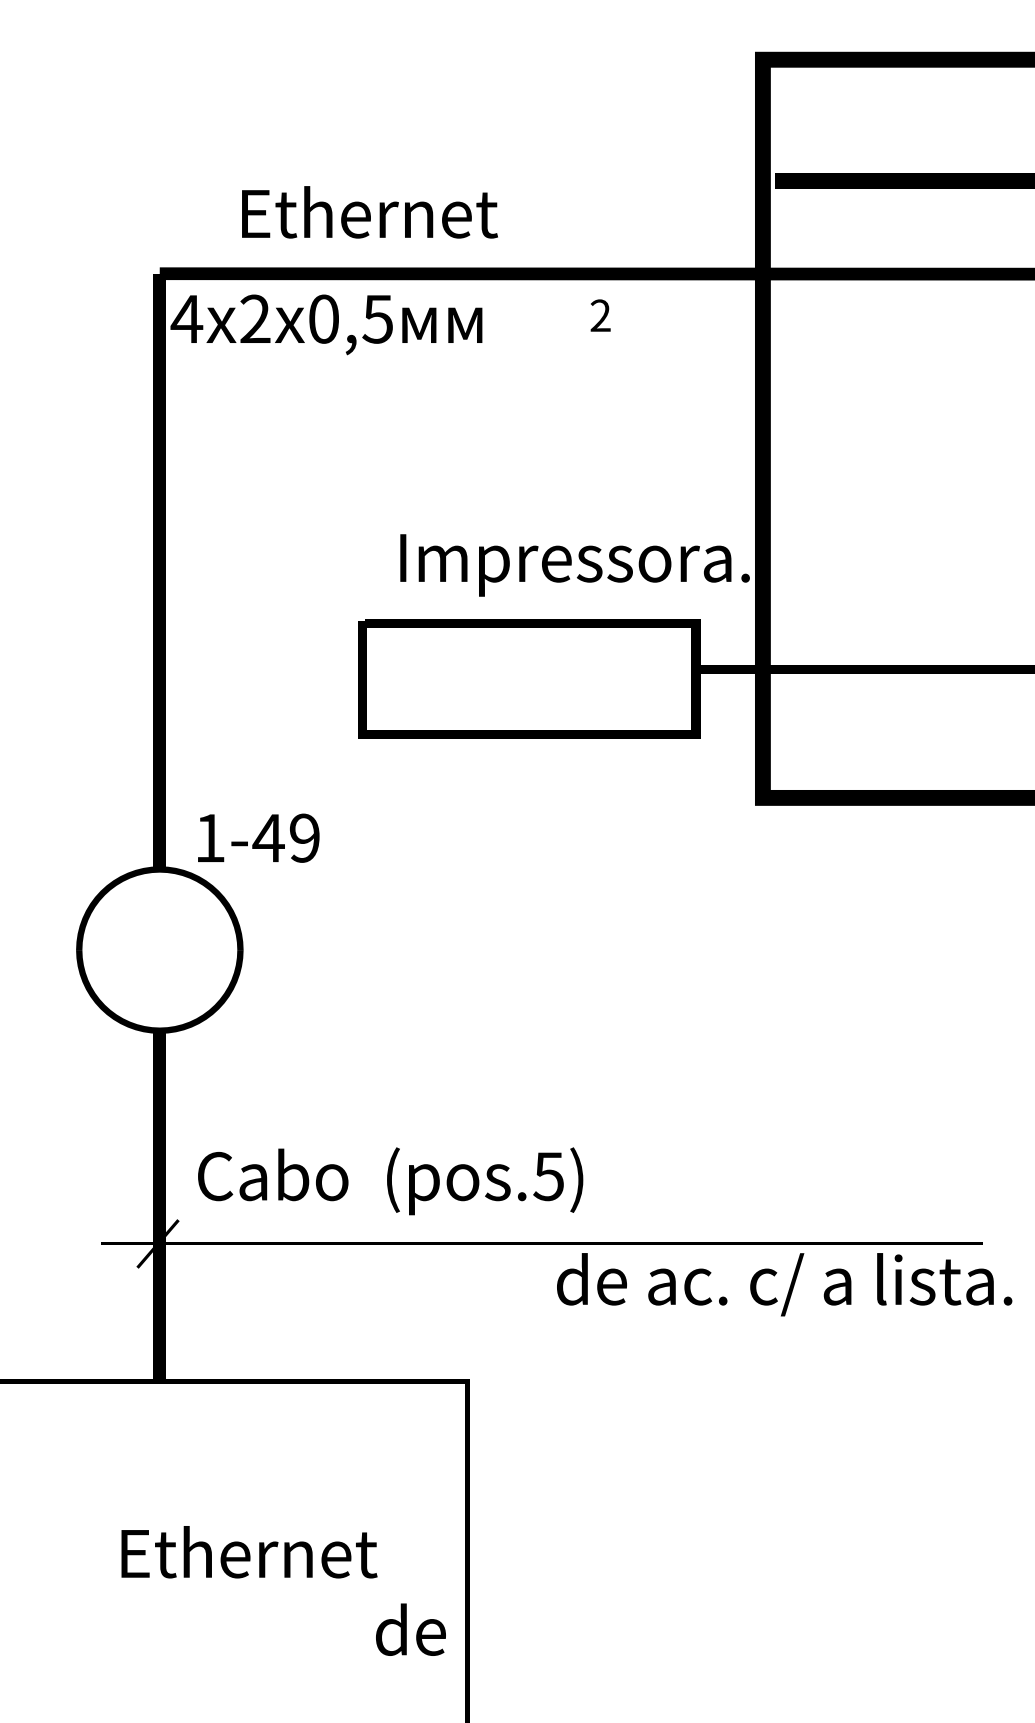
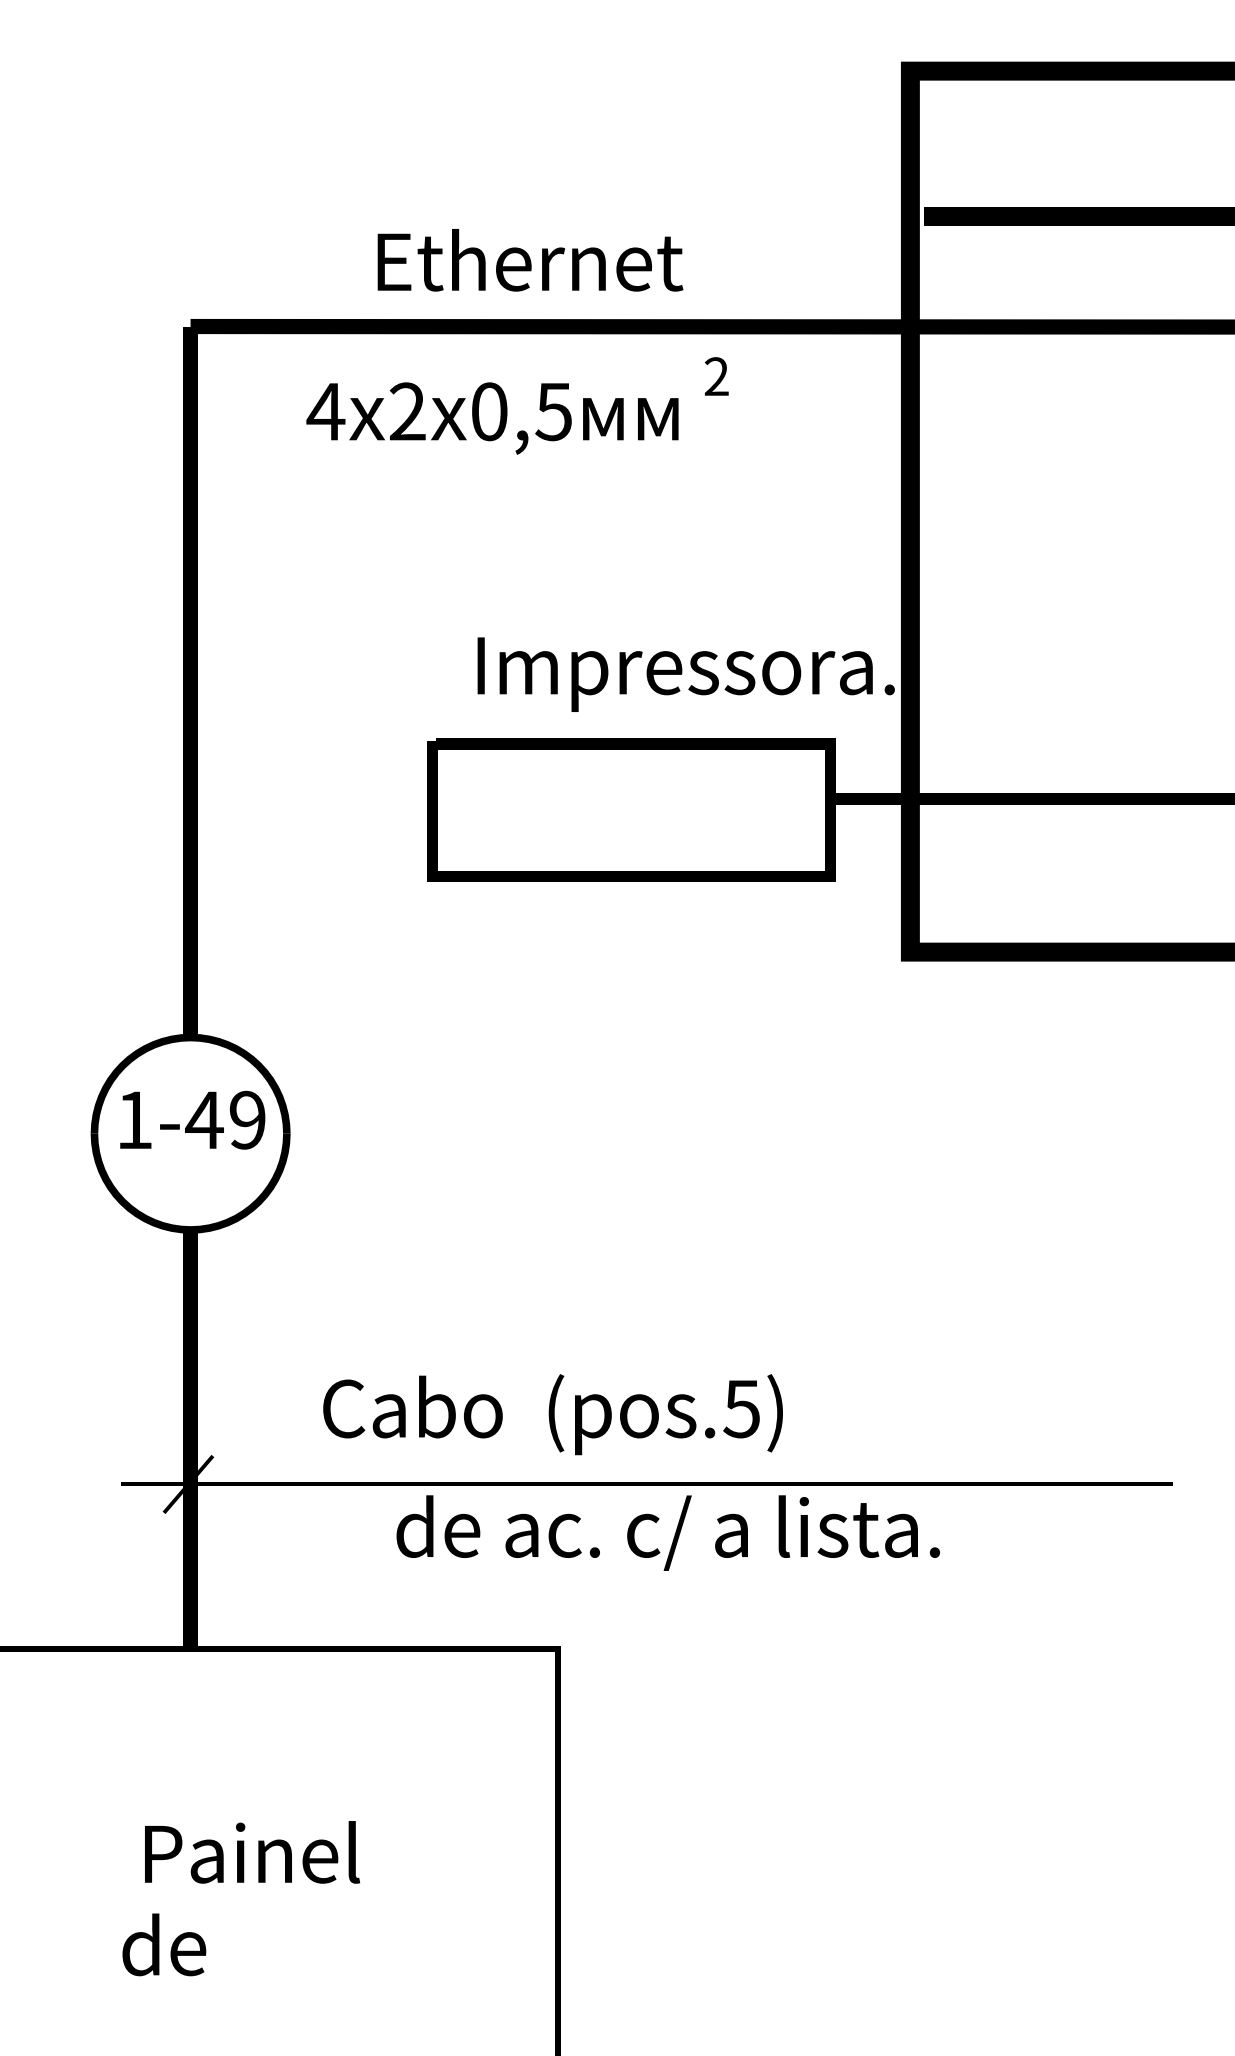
text: (370, 212) -> (530, 260), moved
text: (326, 324) -> (492, 418), moved
text: (258, 837) -> (192, 1119), moved
text: (390, 1181) -> (552, 1414), moved
text: (783, 1284) -> (667, 1532), moved
text: (252, 1552) -> (301, 1852), Ethernet -> Painel
text: (411, 1629) -> (164, 1944), moved

